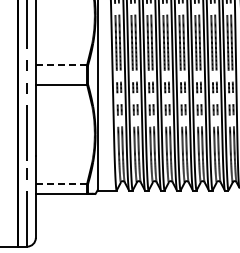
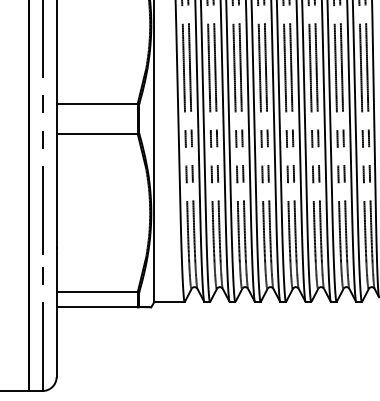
line: (61, 65) -> (97, 103), dashed -> solid
line: (61, 184) -> (97, 292), dashed -> solid

